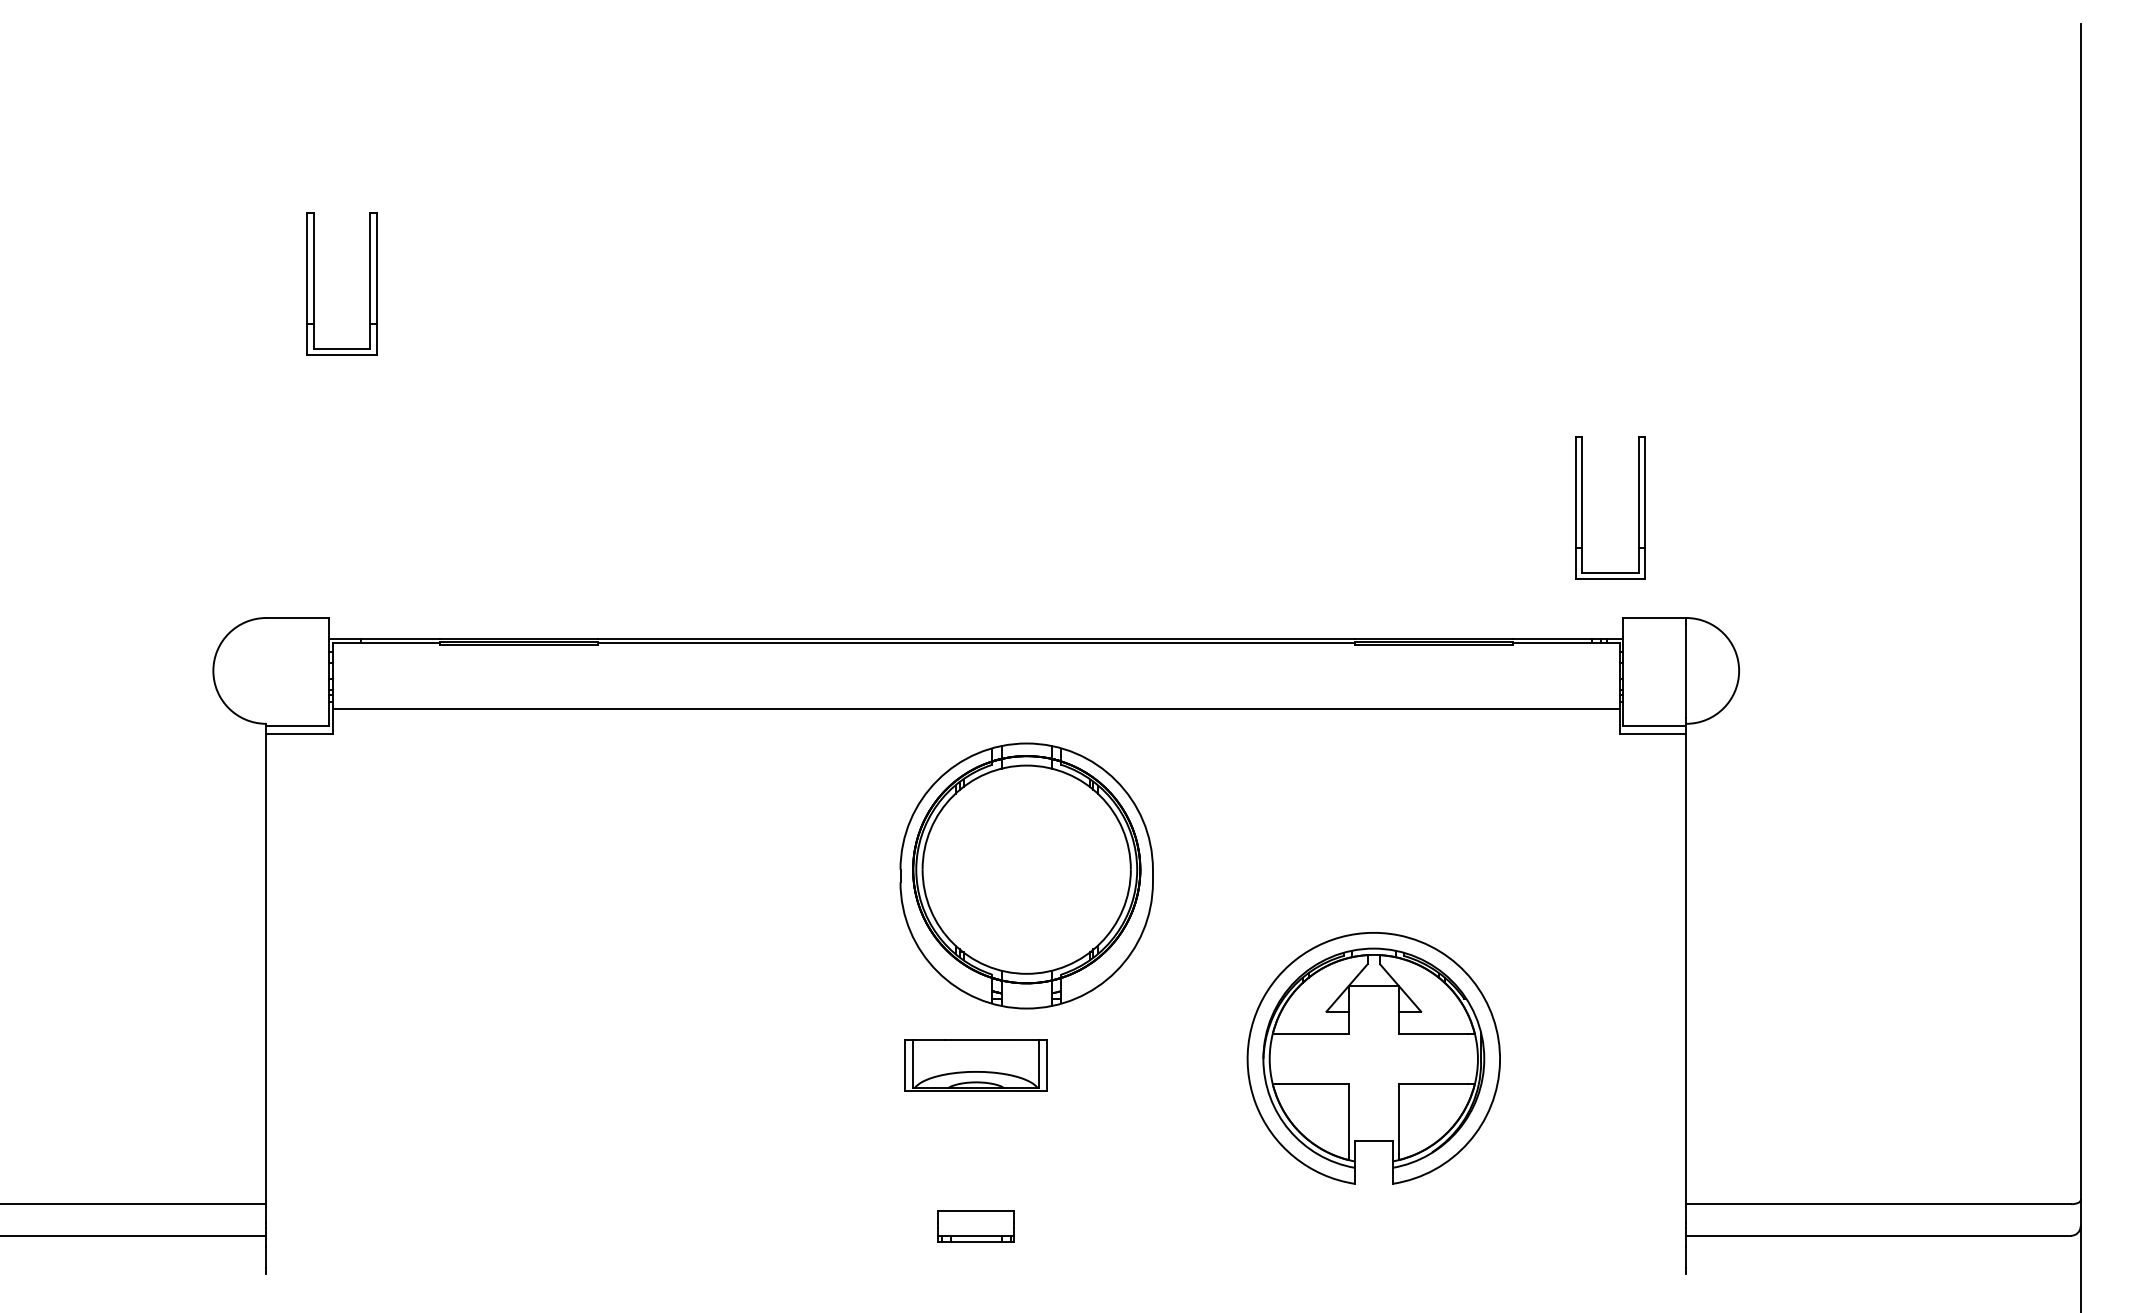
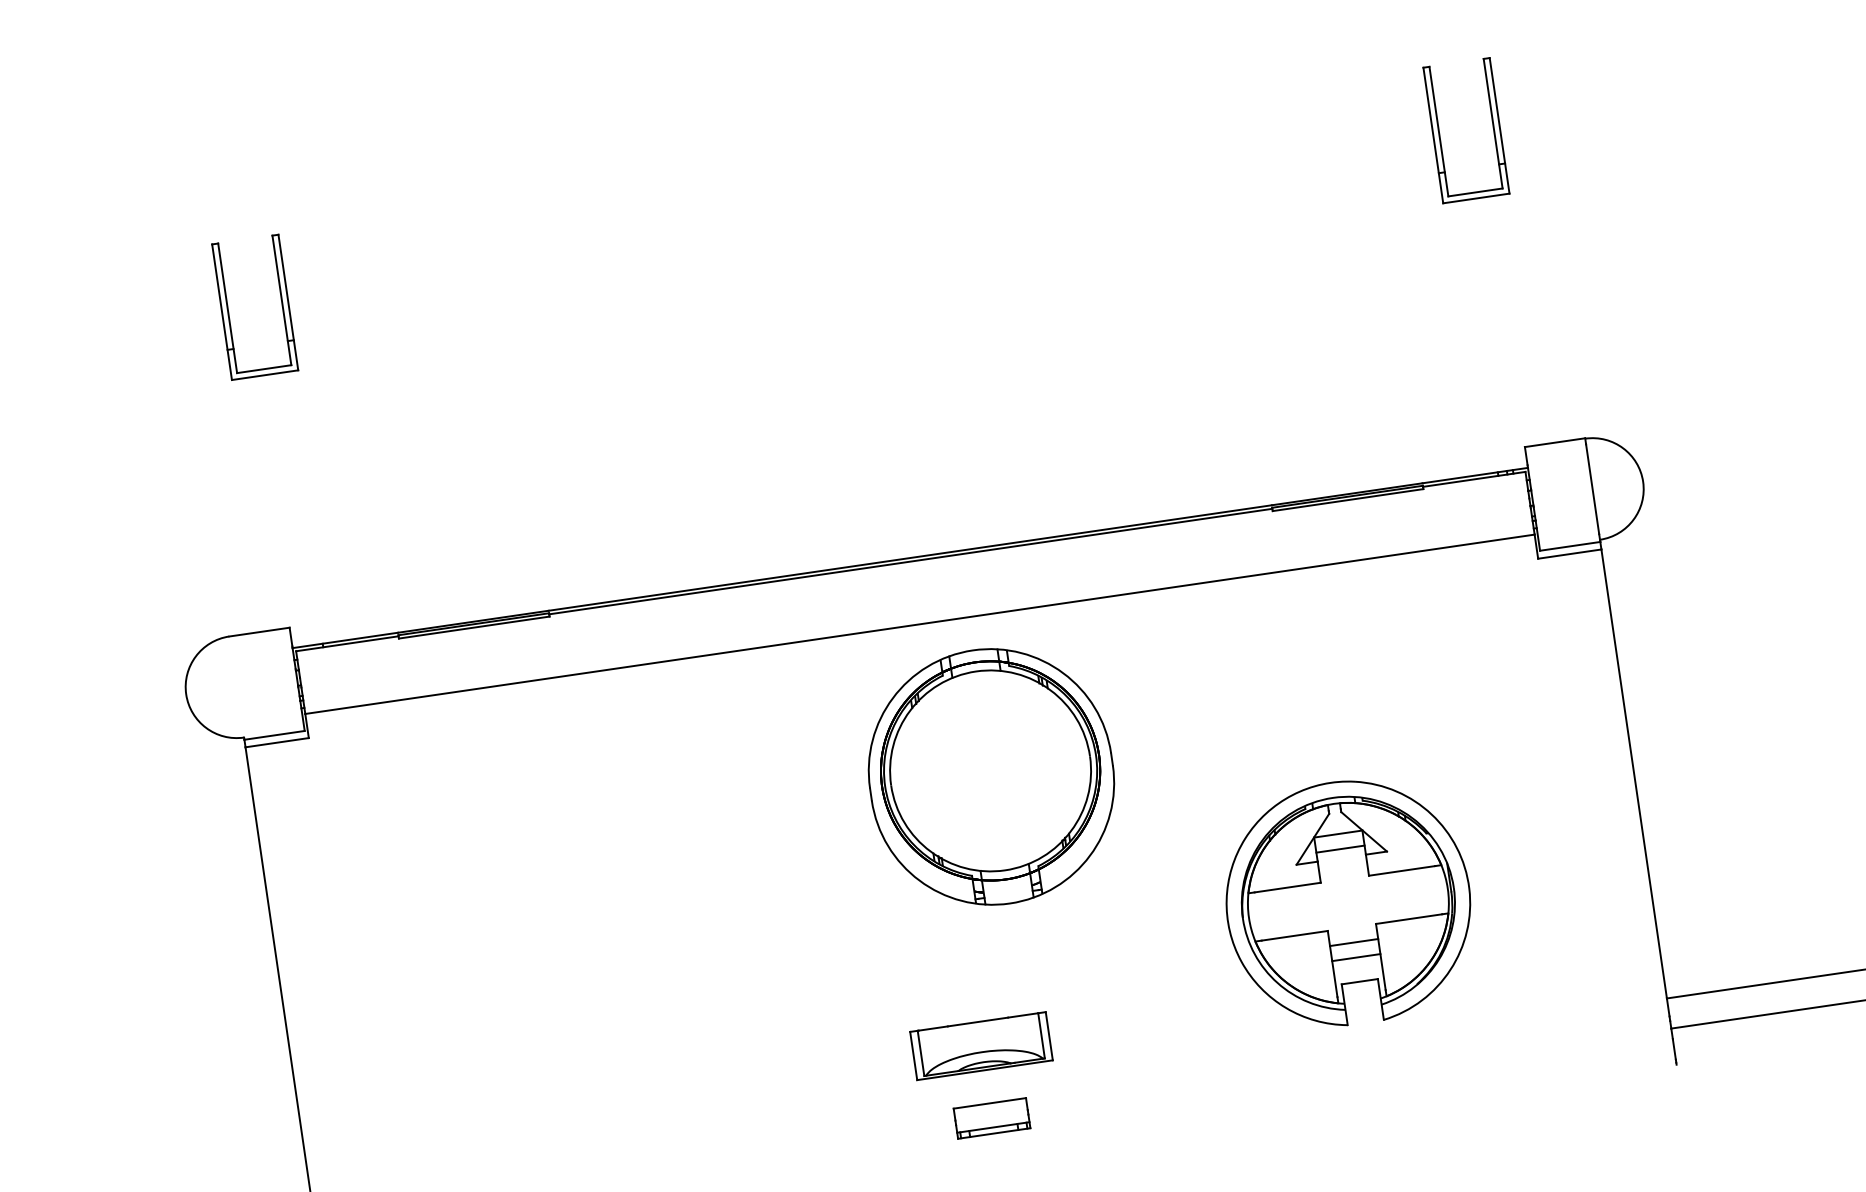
part: (1582, 507) -> (1439, 133), moved
line: (1373, 1002) -> (1340, 849), added
part: (975, 1065) -> (980, 1046), moved
line: (1373, 1100) -> (1353, 942), added
line: (1373, 1115) -> (1355, 957), added

